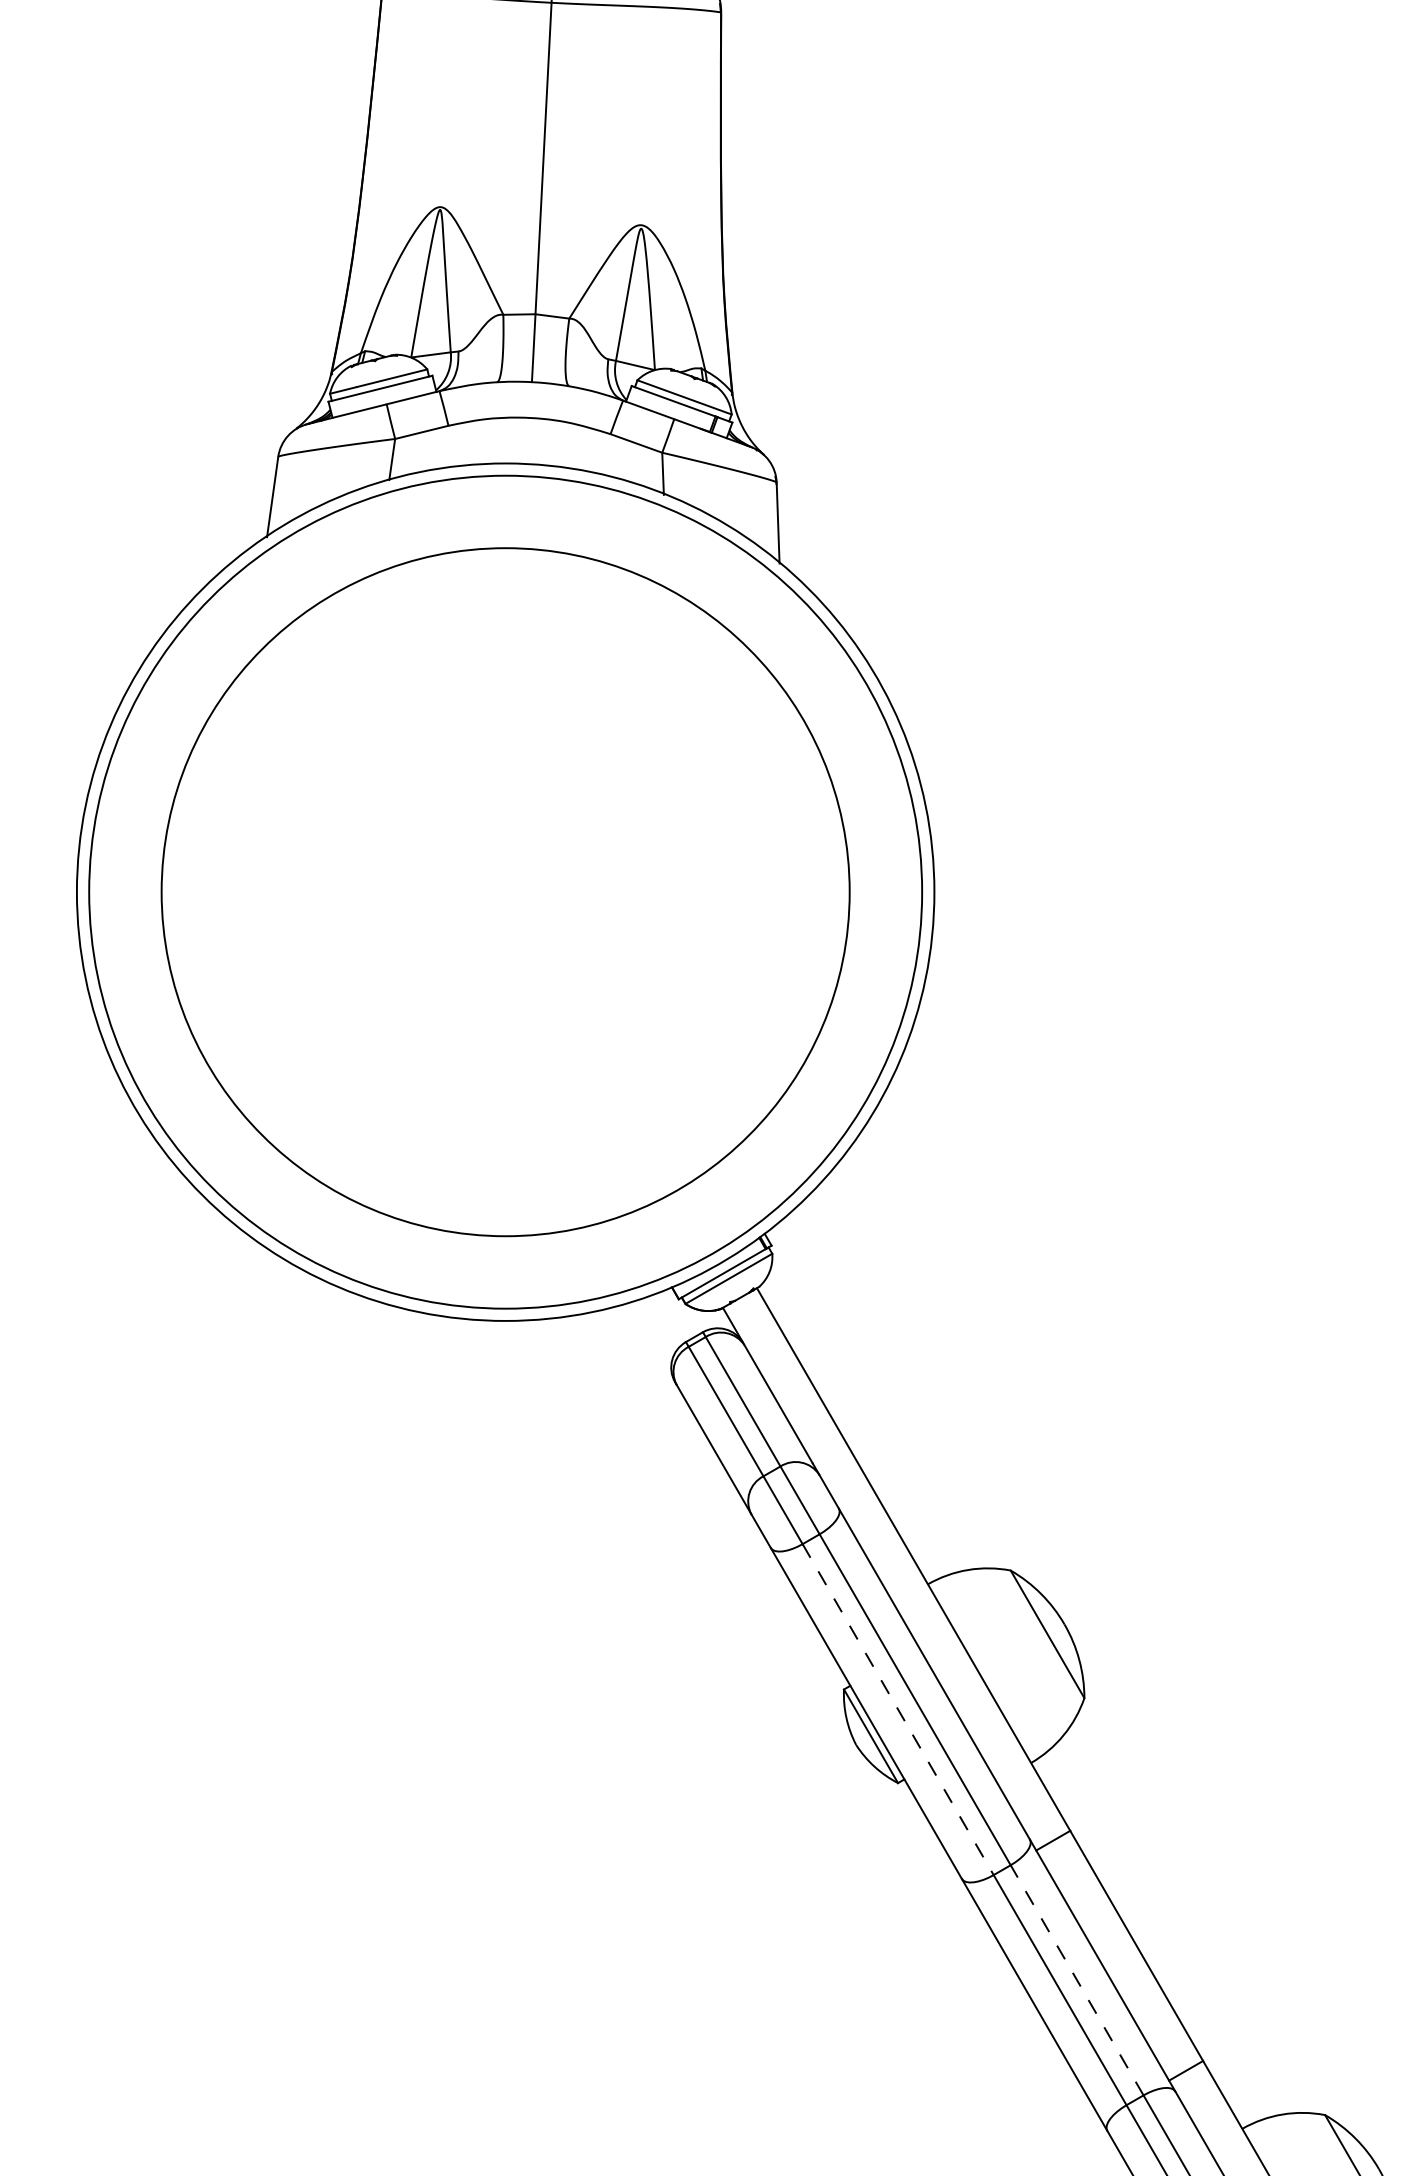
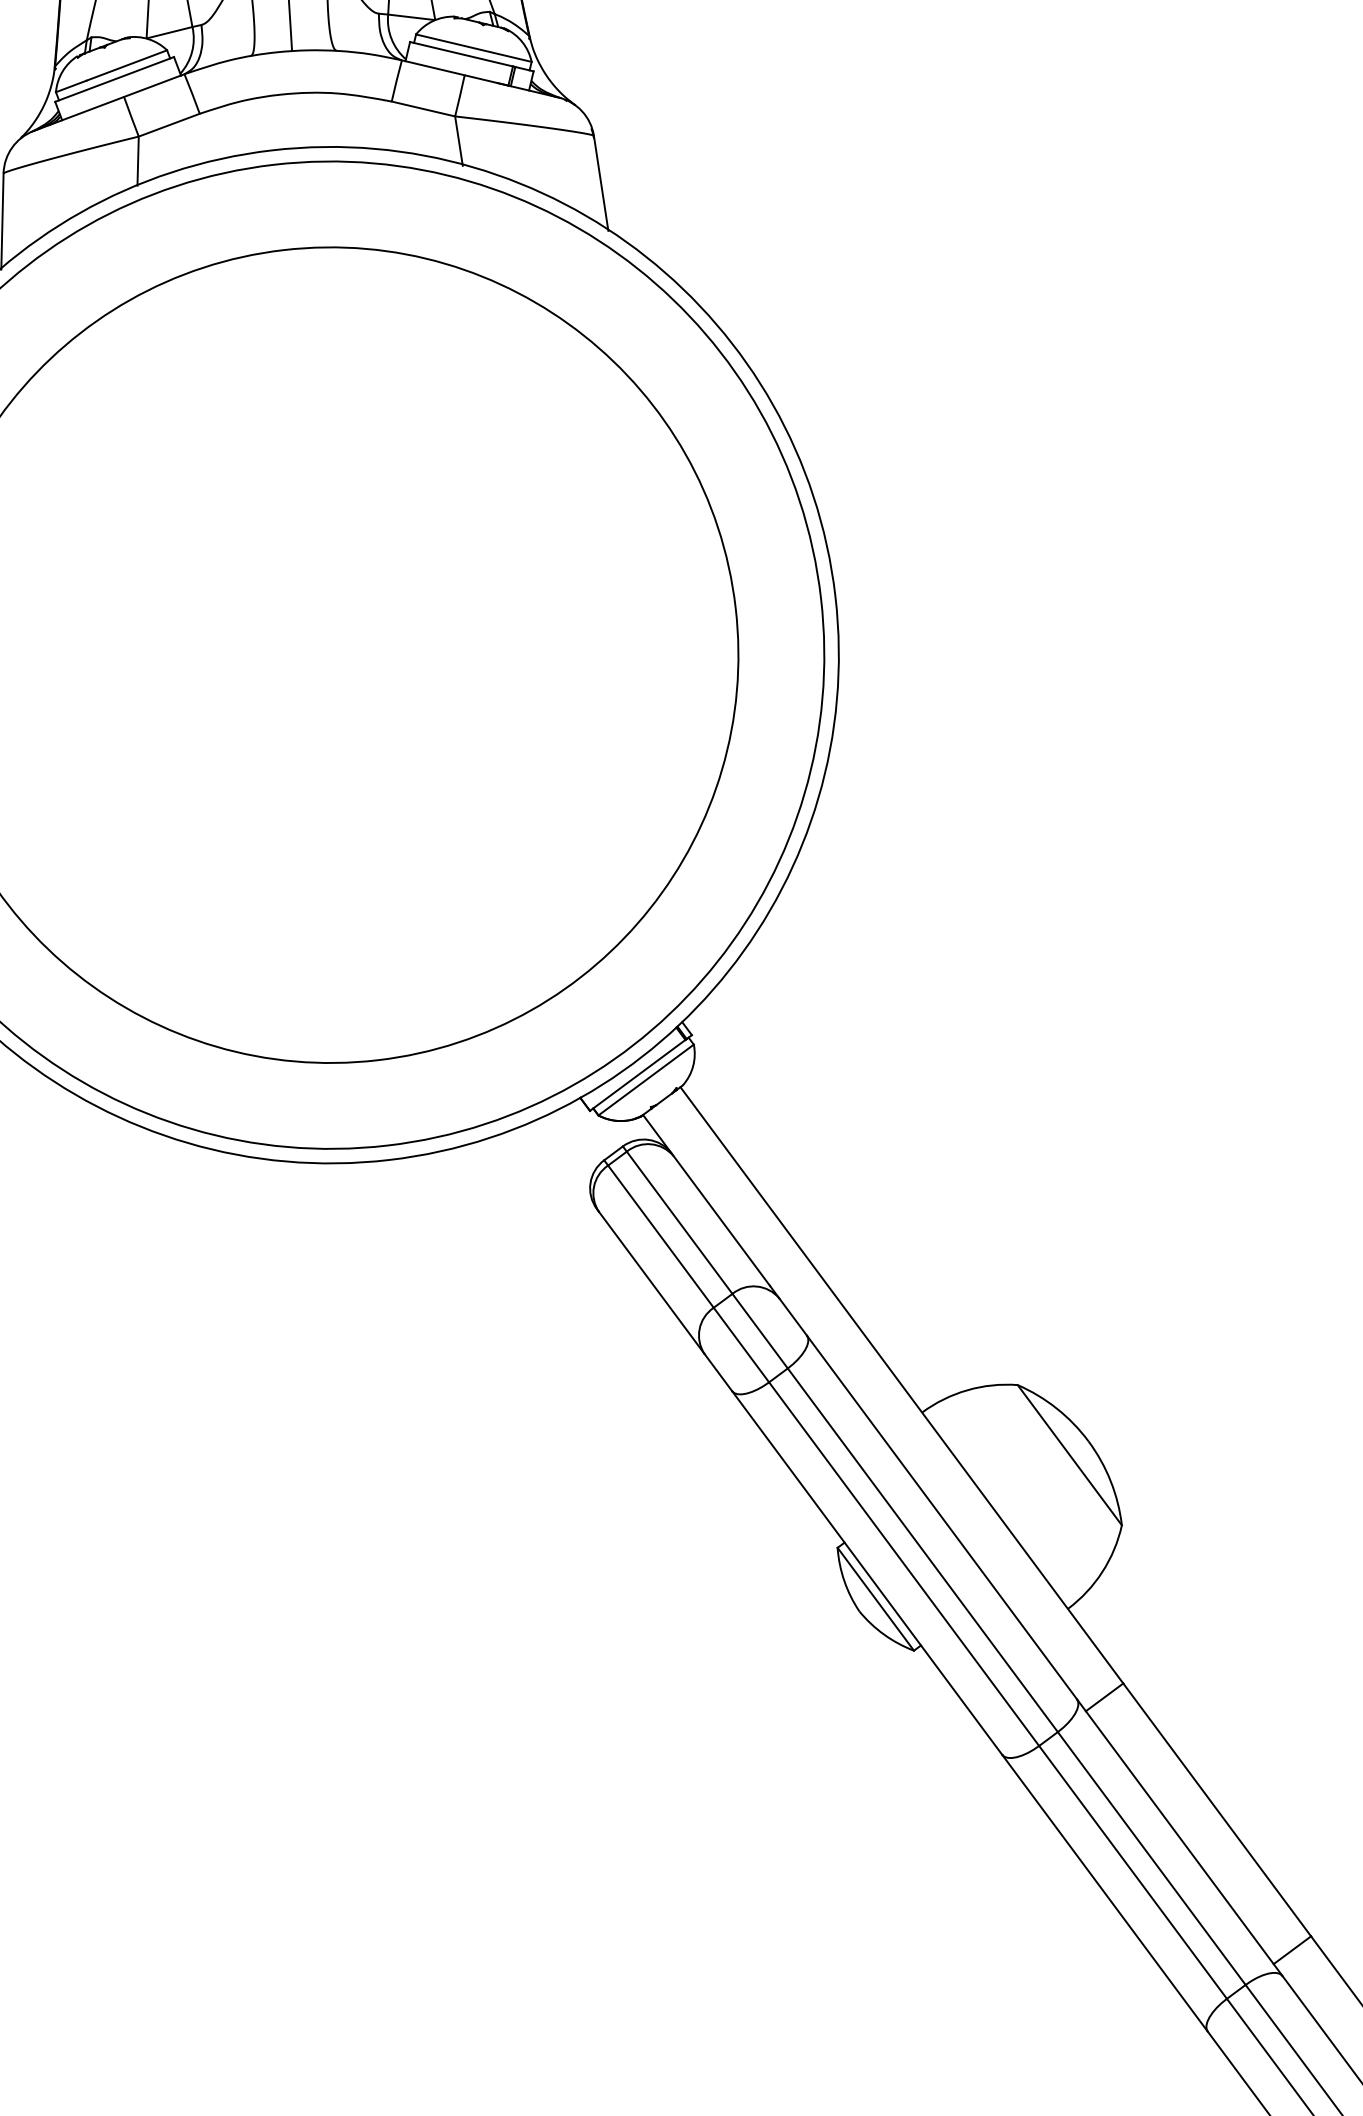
line: (898, 1710) -> (904, 1565), dashed -> solid
line: (1077, 1980) -> (1152, 1858), dashed -> solid

